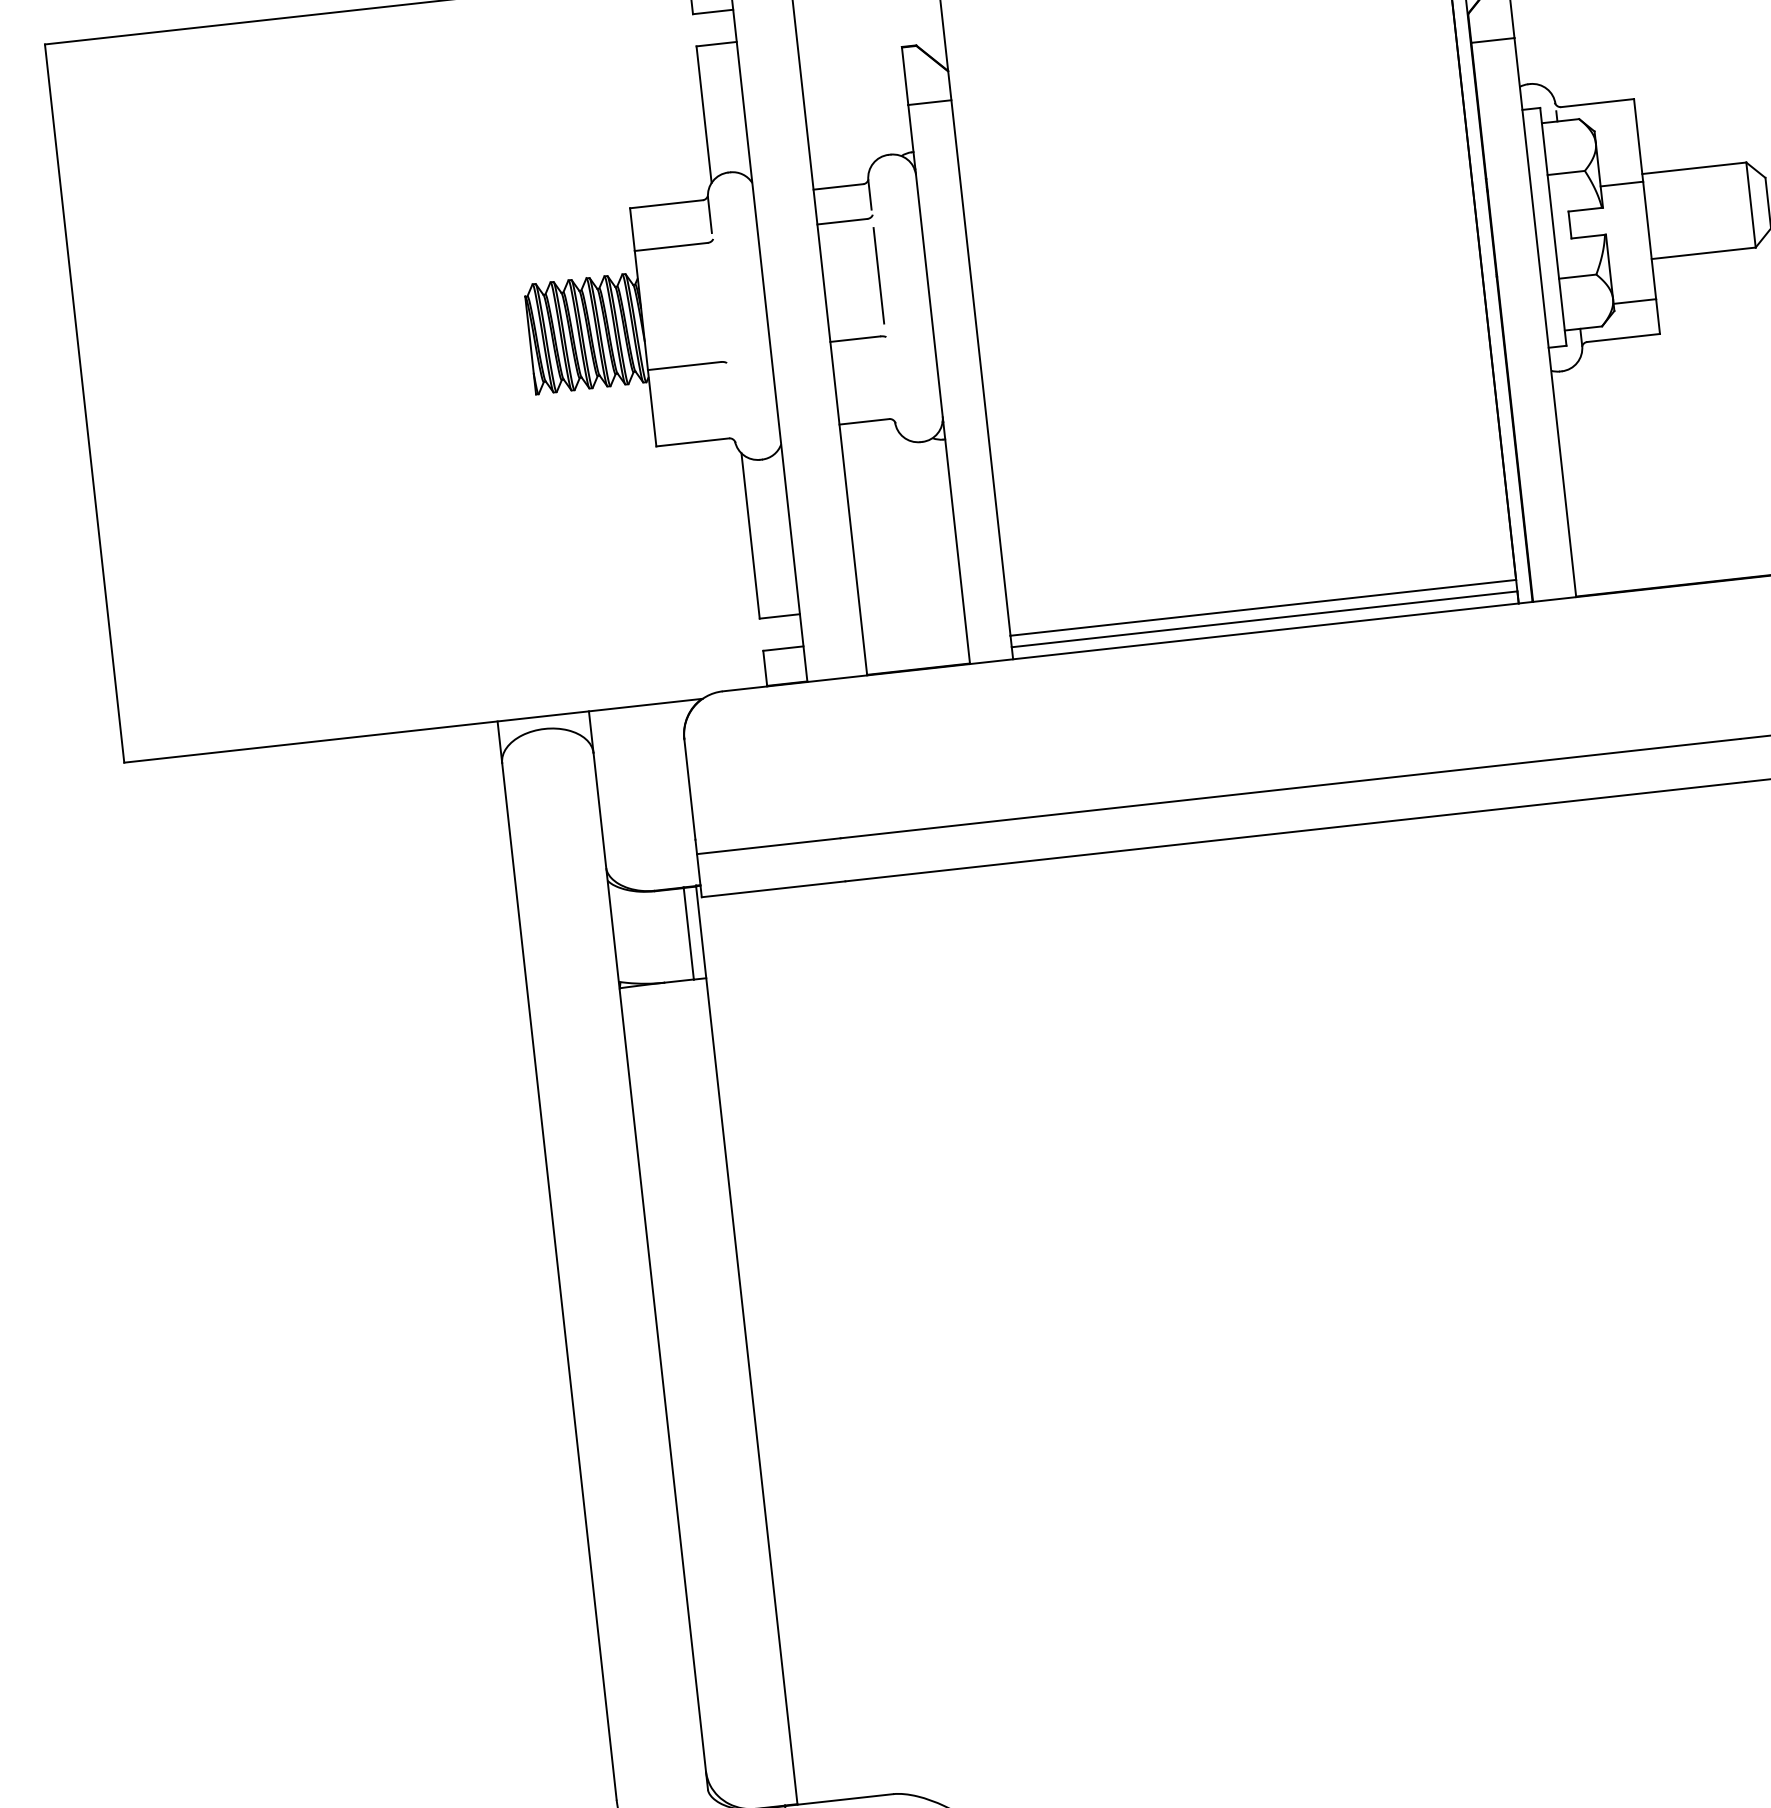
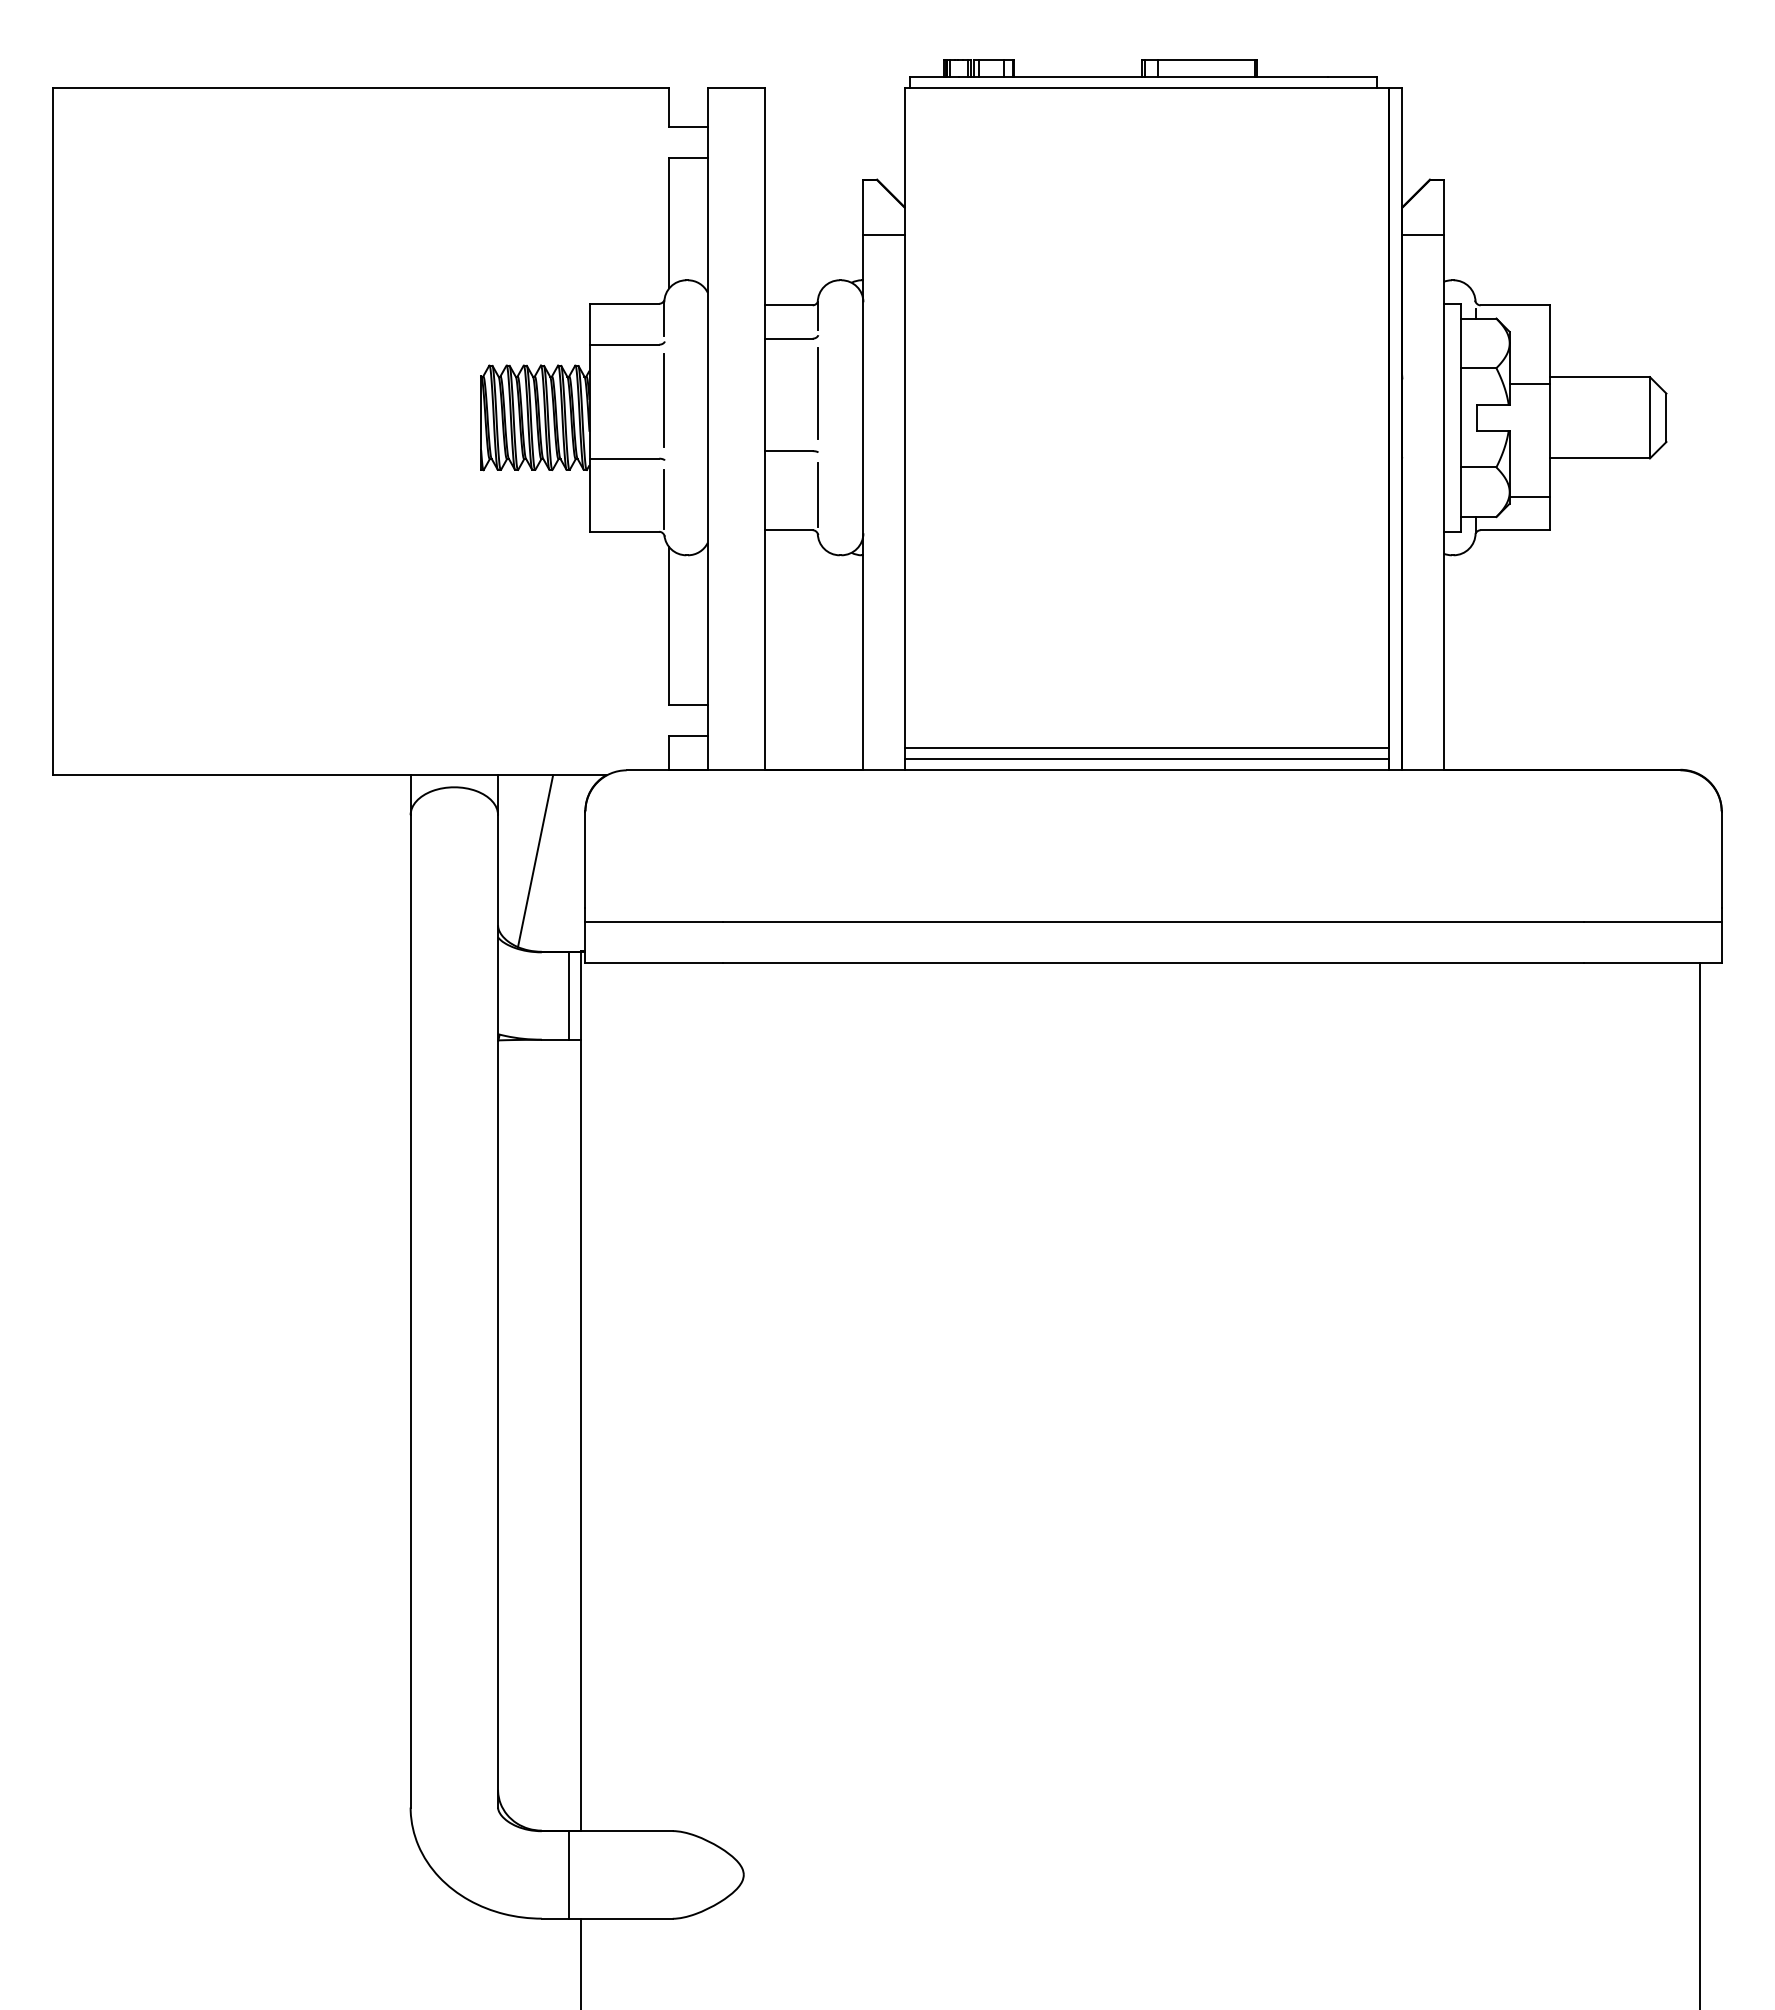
line: (719, 300) -> (664, 400), added
line: (890, 381) -> (817, 494), added
line: (730, 404) -> (664, 499), added
line: (637, 797) -> (535, 861), added

